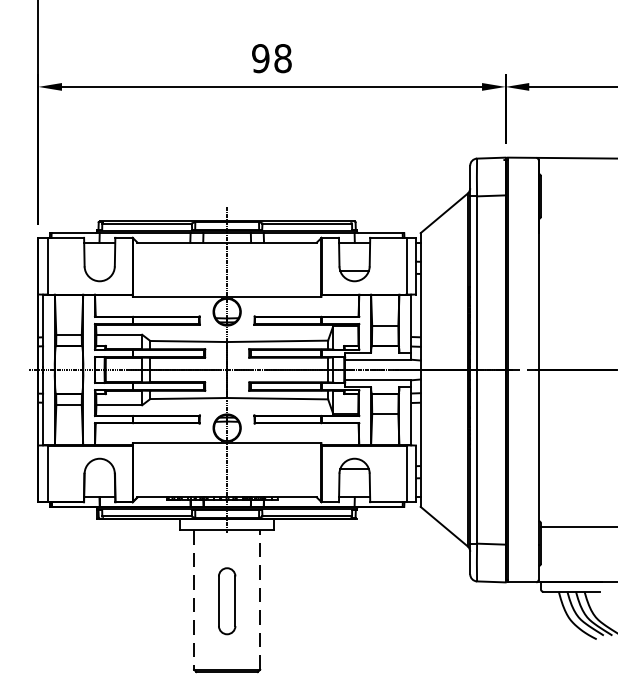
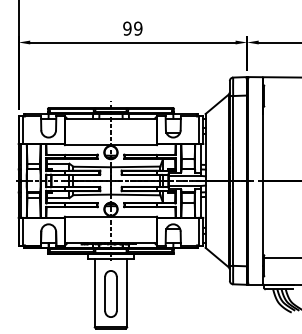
text: (283, 58) -> (138, 28), 98 -> 99
line: (260, 598) -> (127, 292), dashed -> solid
line: (193, 600) -> (94, 293), dashed -> solid
part: (226, 600) -> (110, 293), size x1.43

